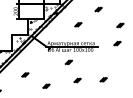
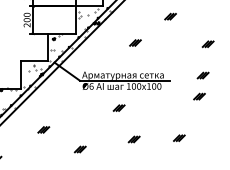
part: (115, 55) -> (199, 96), added

